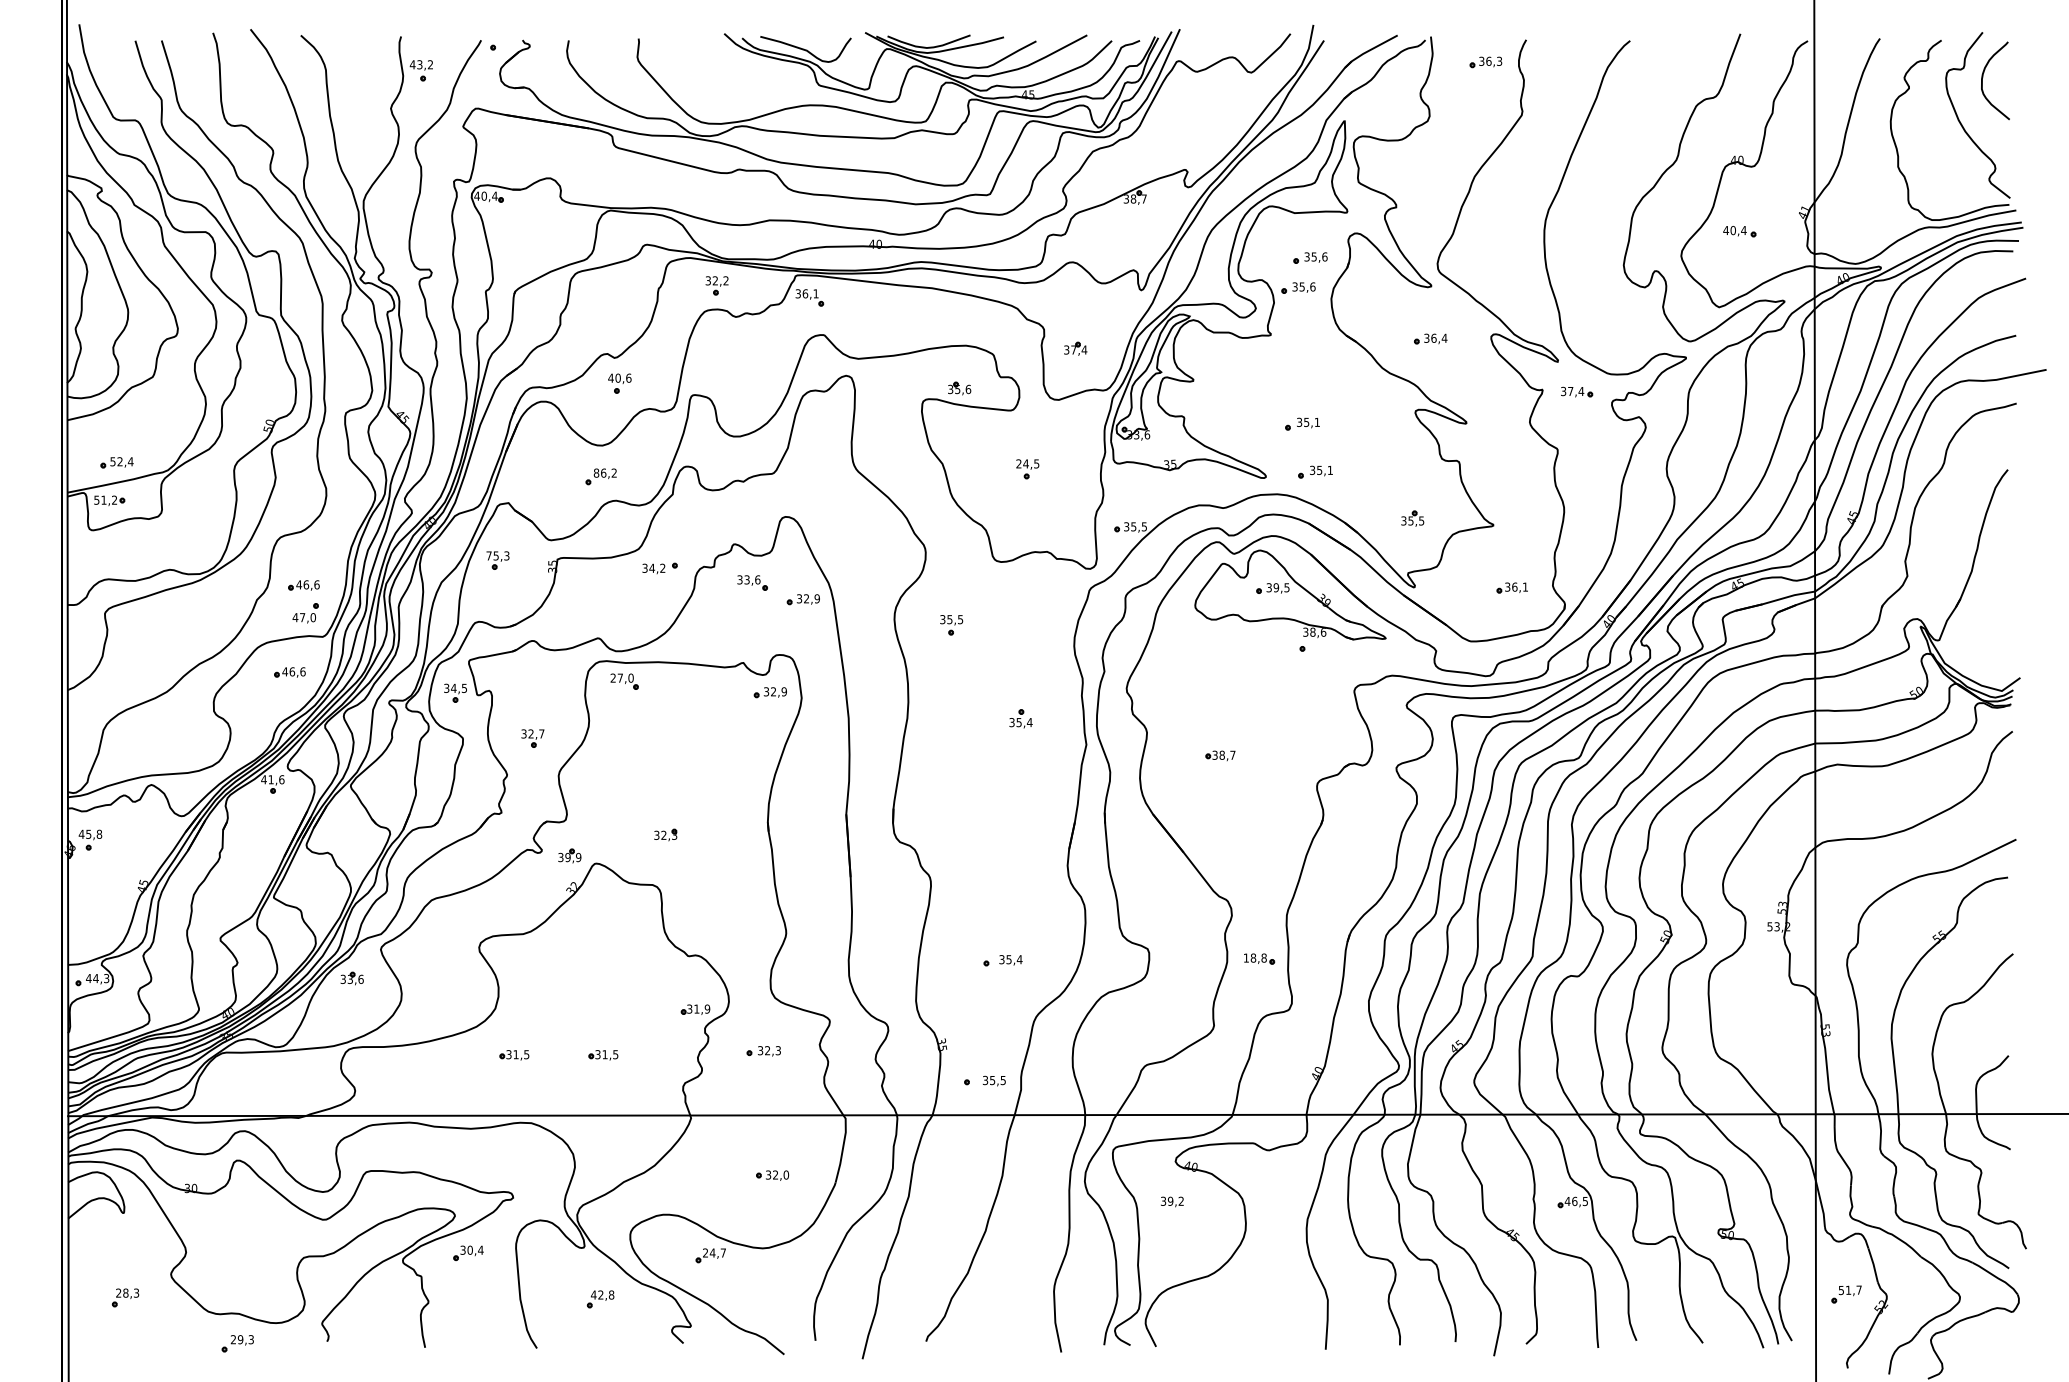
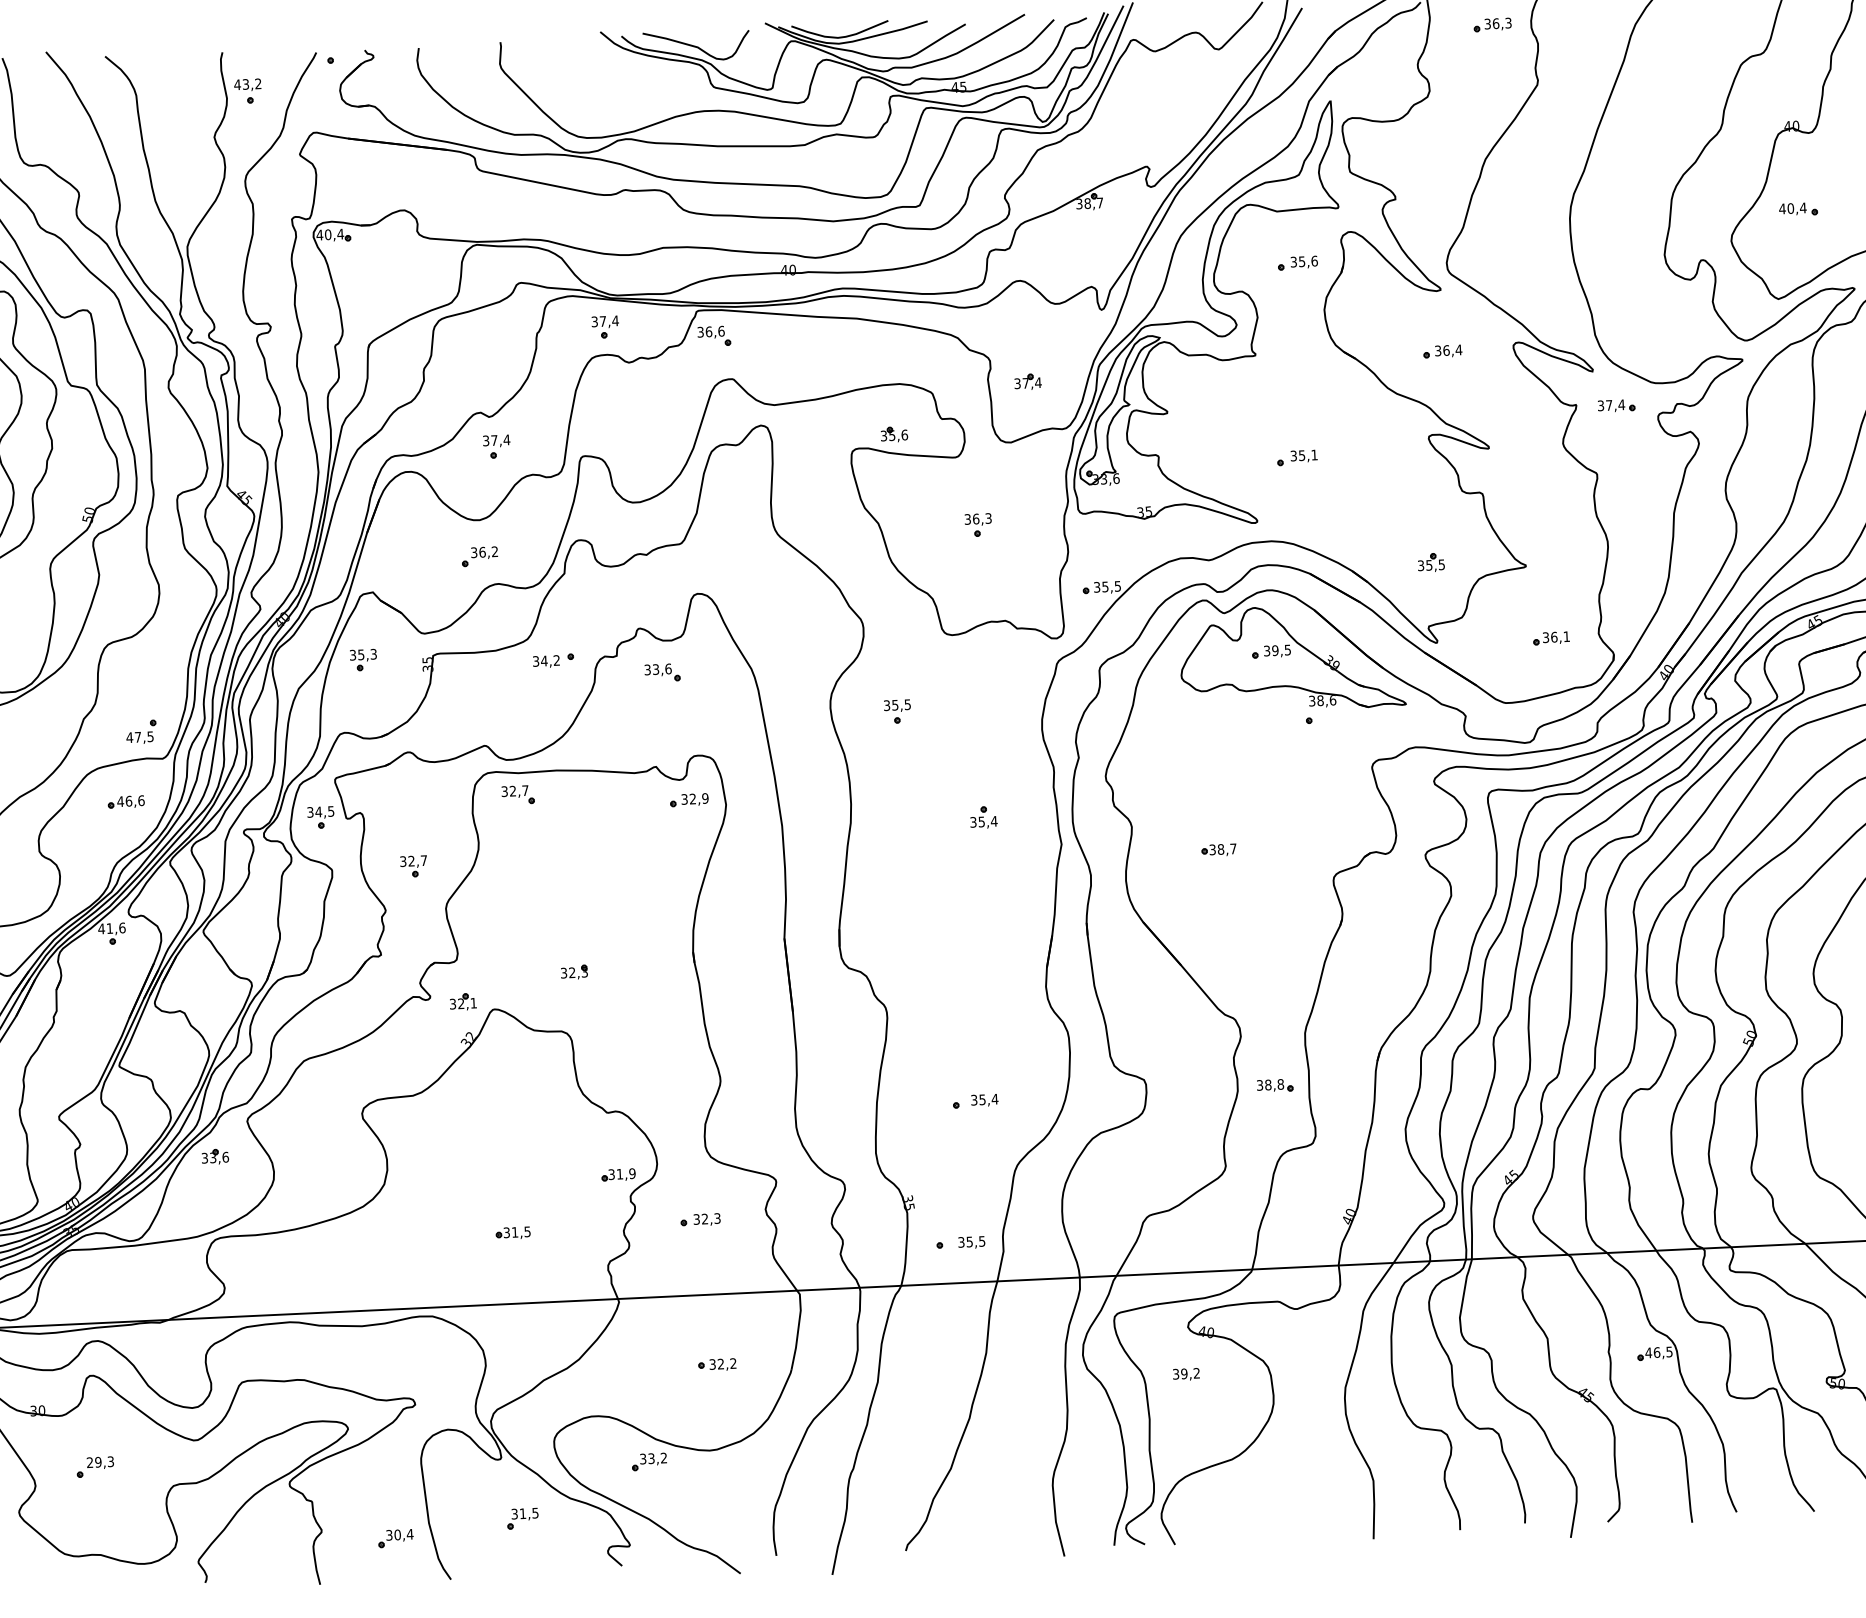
text: (720, 280) -> (608, 320), 32,2 -> 37,4
part: (1298, 287) -> (1285, 298), removed
text: (815, 293) -> (720, 330), 36,1 -> 36,6
text: (619, 377) -> (495, 439), 40,6 -> 37,4
text: (1027, 463) -> (977, 518), 24,5 -> 36,3
part: (1315, 471) -> (1315, 512), removed
text: (596, 472) -> (474, 551), 86,2 -> 36,2
text: (488, 555) -> (352, 654), 75,3 -> 35,3
part: (303, 585) -> (137, 699), removed
part: (802, 599) -> (721, 689), removed
text: (313, 617) -> (150, 736), 47,0 -> 47,5
text: (621, 677) -> (514, 790), 27,0 -> 32,7
text: (573, 857) -> (467, 1003), 39,9 -> 32,1
text: (1245, 957) -> (1258, 1084), 18,8 -> 38,8
part: (514, 1055) -> (409, 1238), removed
text: (786, 1174) -> (733, 1362), 32,0 -> 32,2
part: (468, 1252) -> (395, 1537), moved
text: (714, 1252) -> (653, 1457), 24,7 -> 33,2
text: (602, 1294) -> (524, 1513), 42,8 -> 31,5
part: (237, 1343) -> (94, 1466), moved

